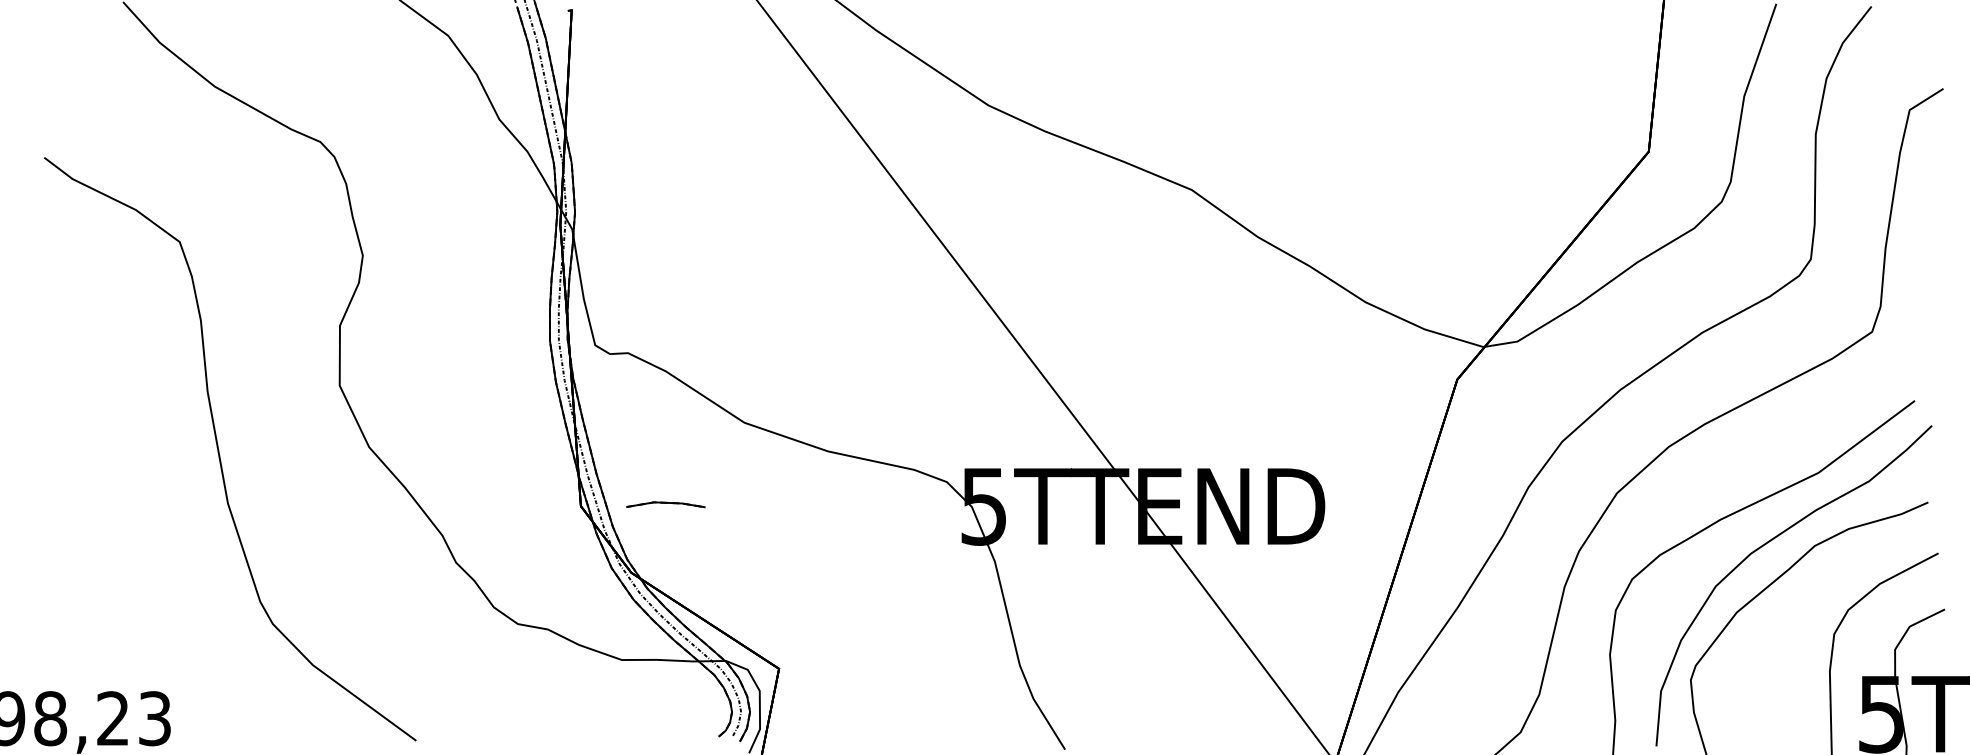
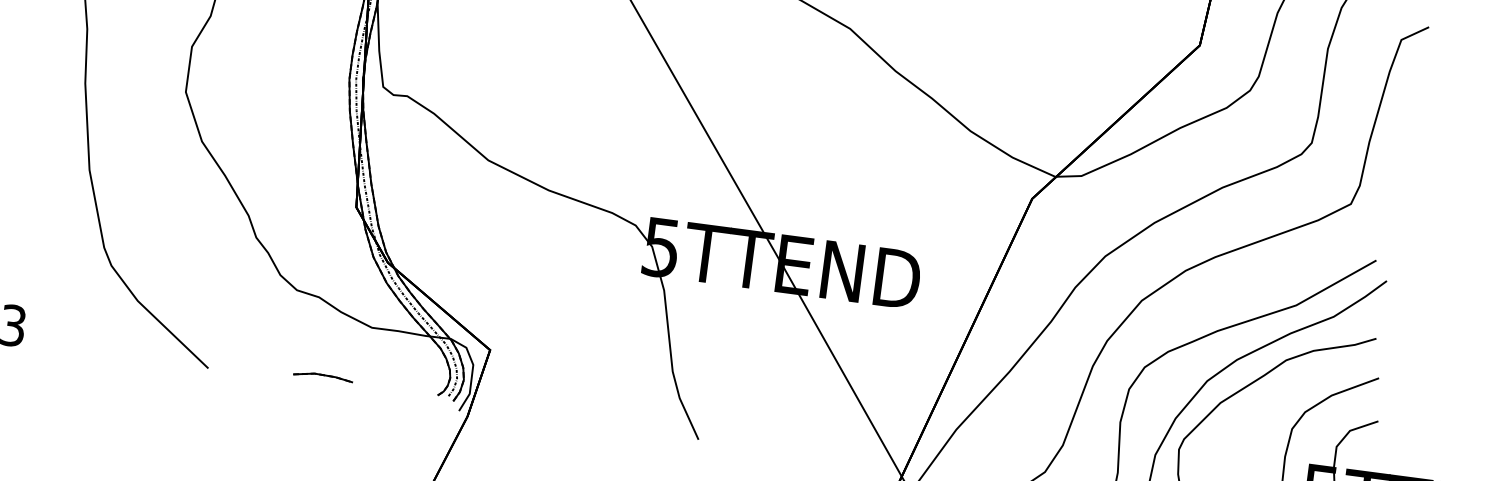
part: (665, 504) -> (323, 376), moved

